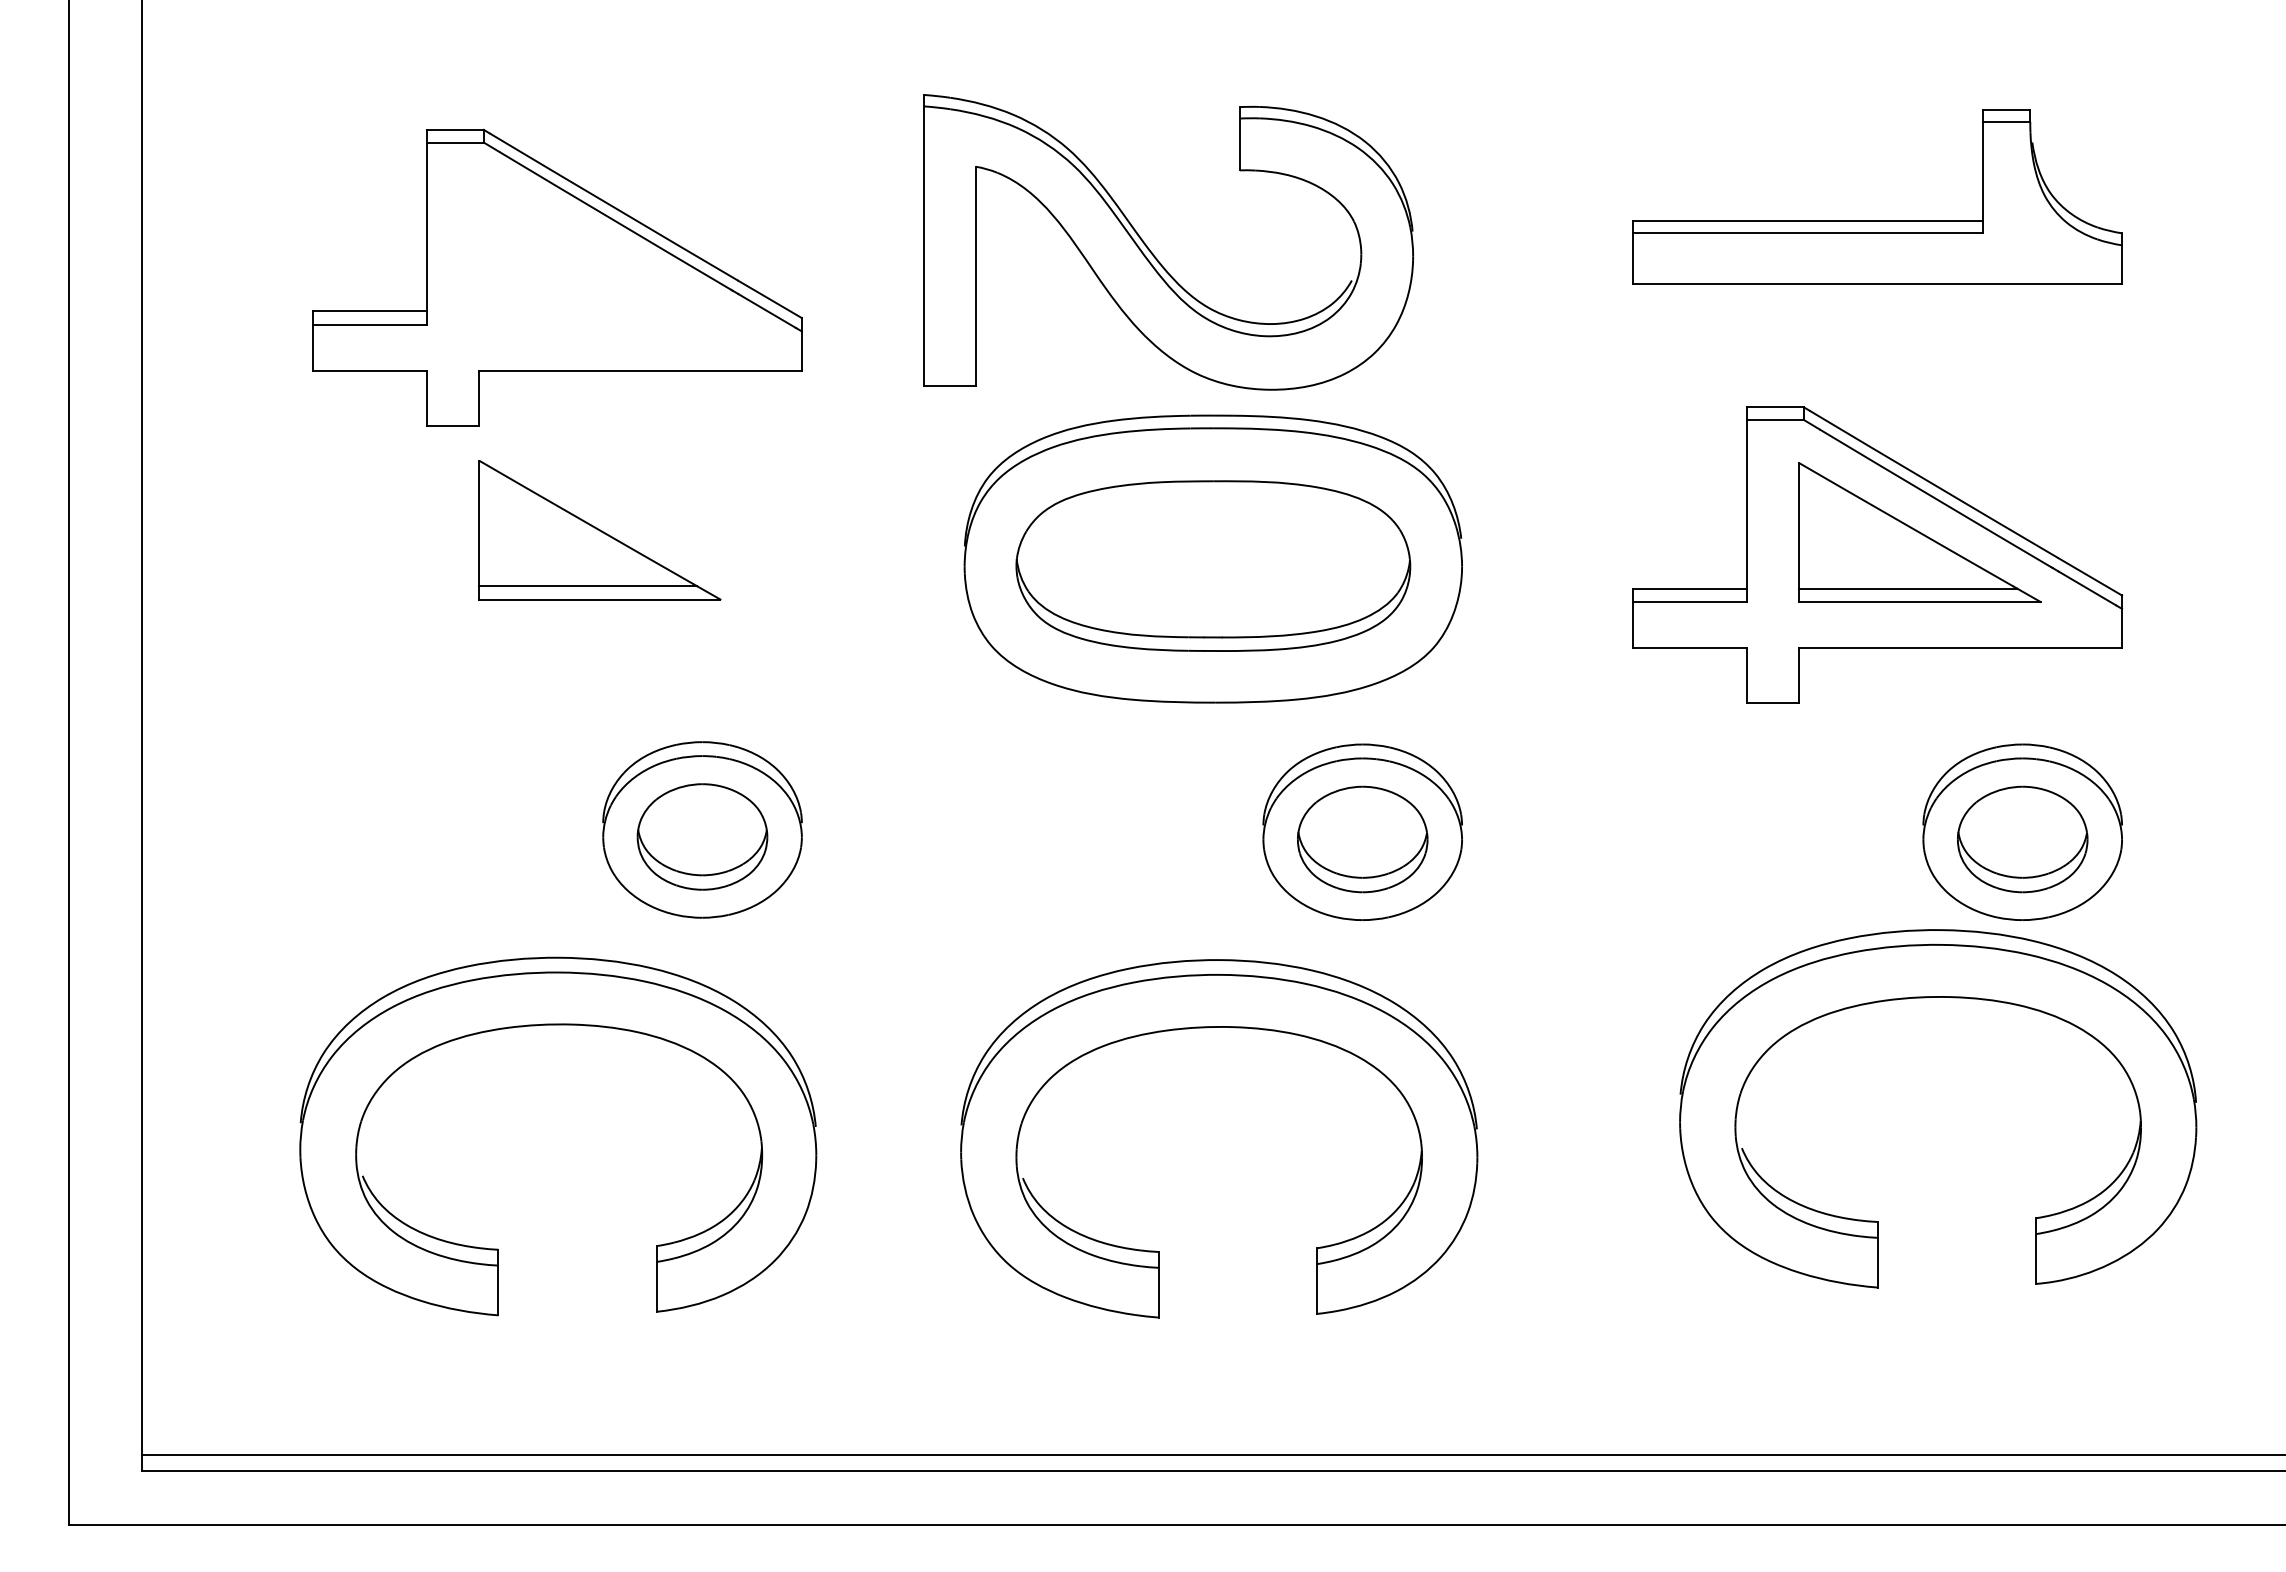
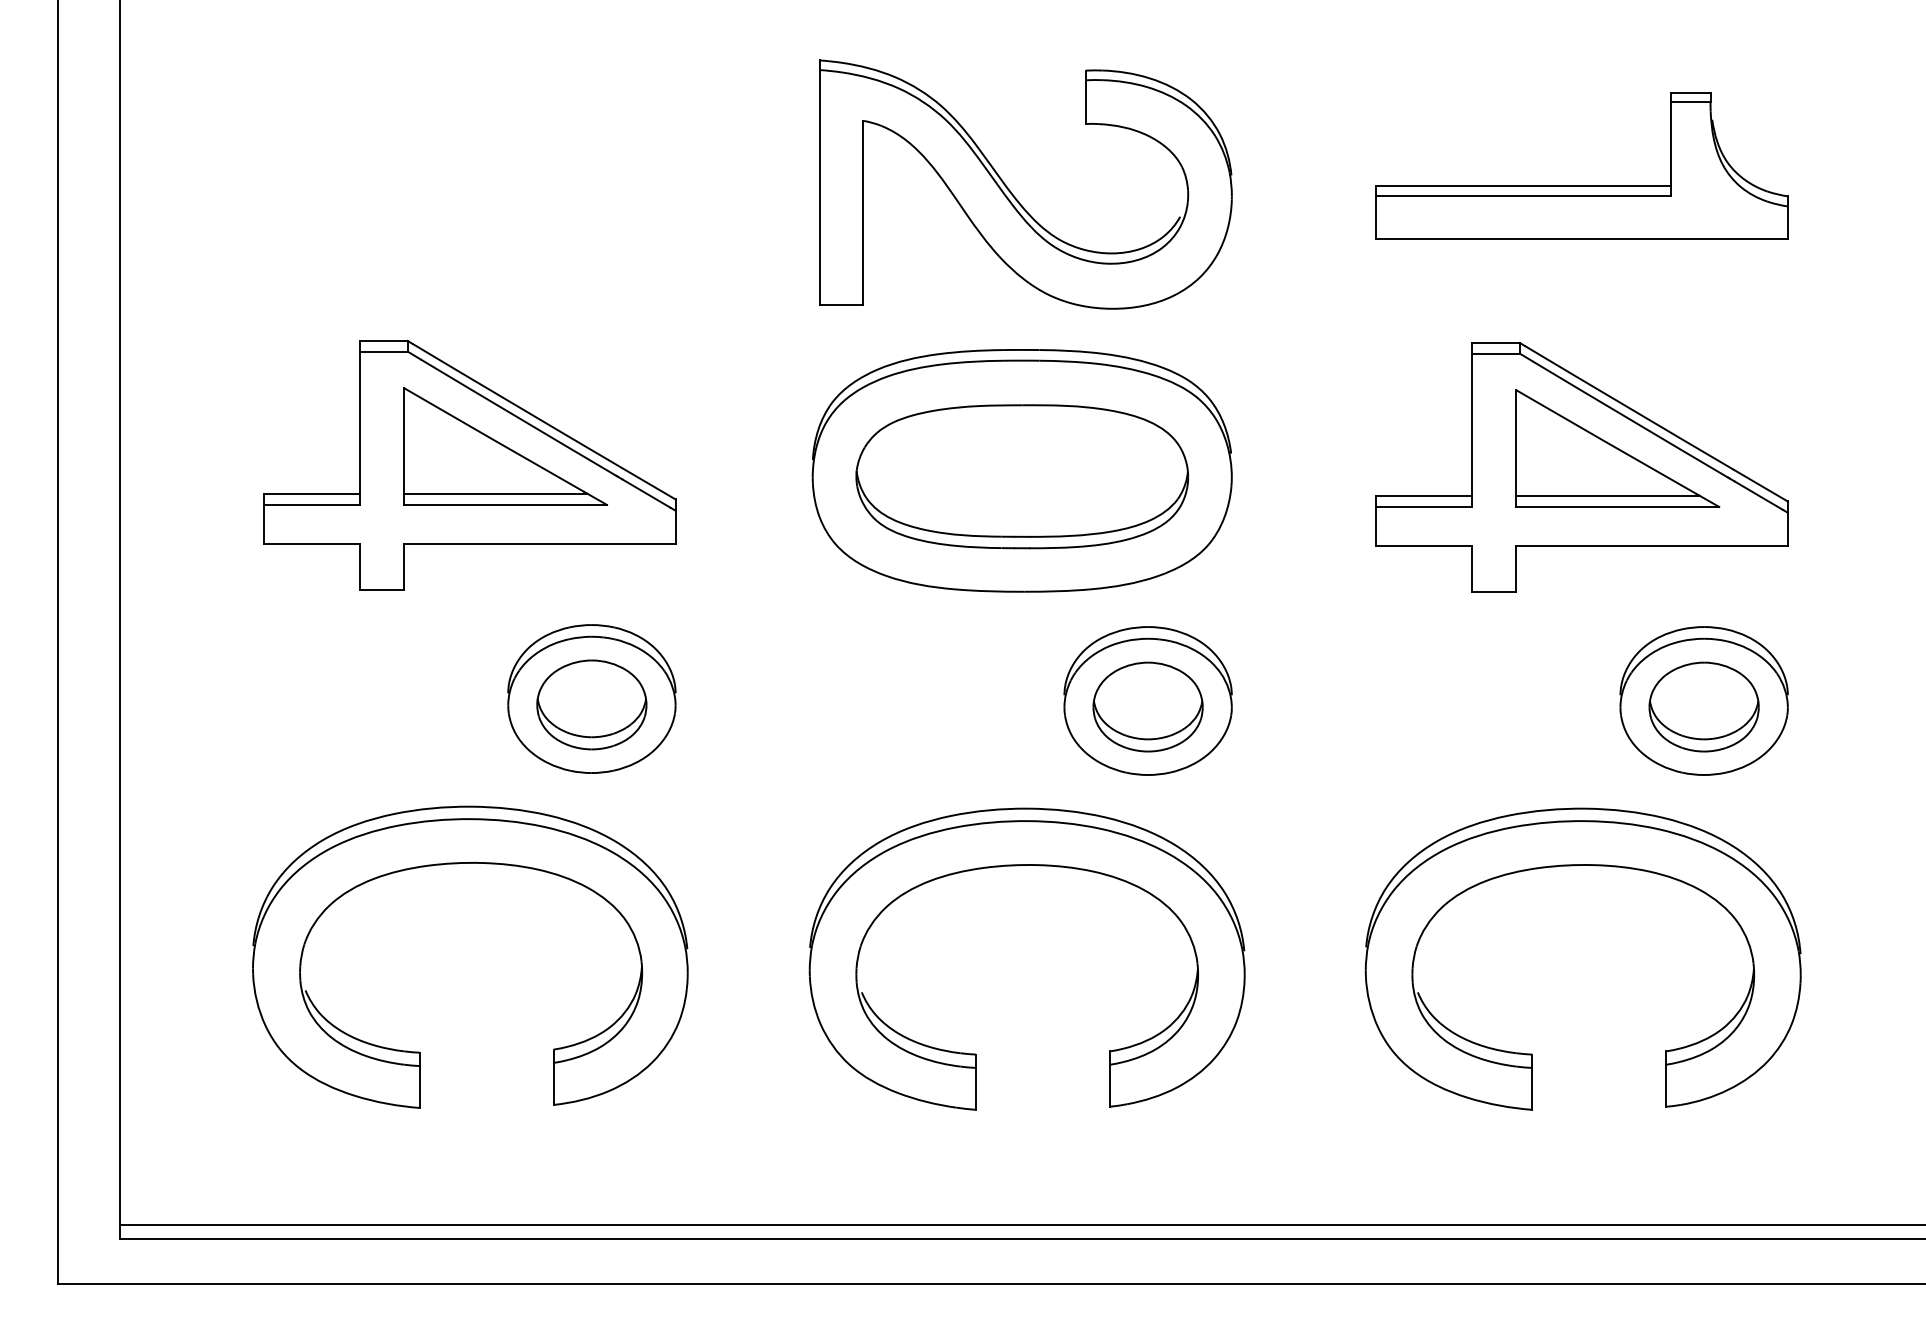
part: (1153, 253) -> (1013, 193), moved
part: (557, 277) -> (469, 465), moved
part: (1925, 998) -> (1572, 866), moved

